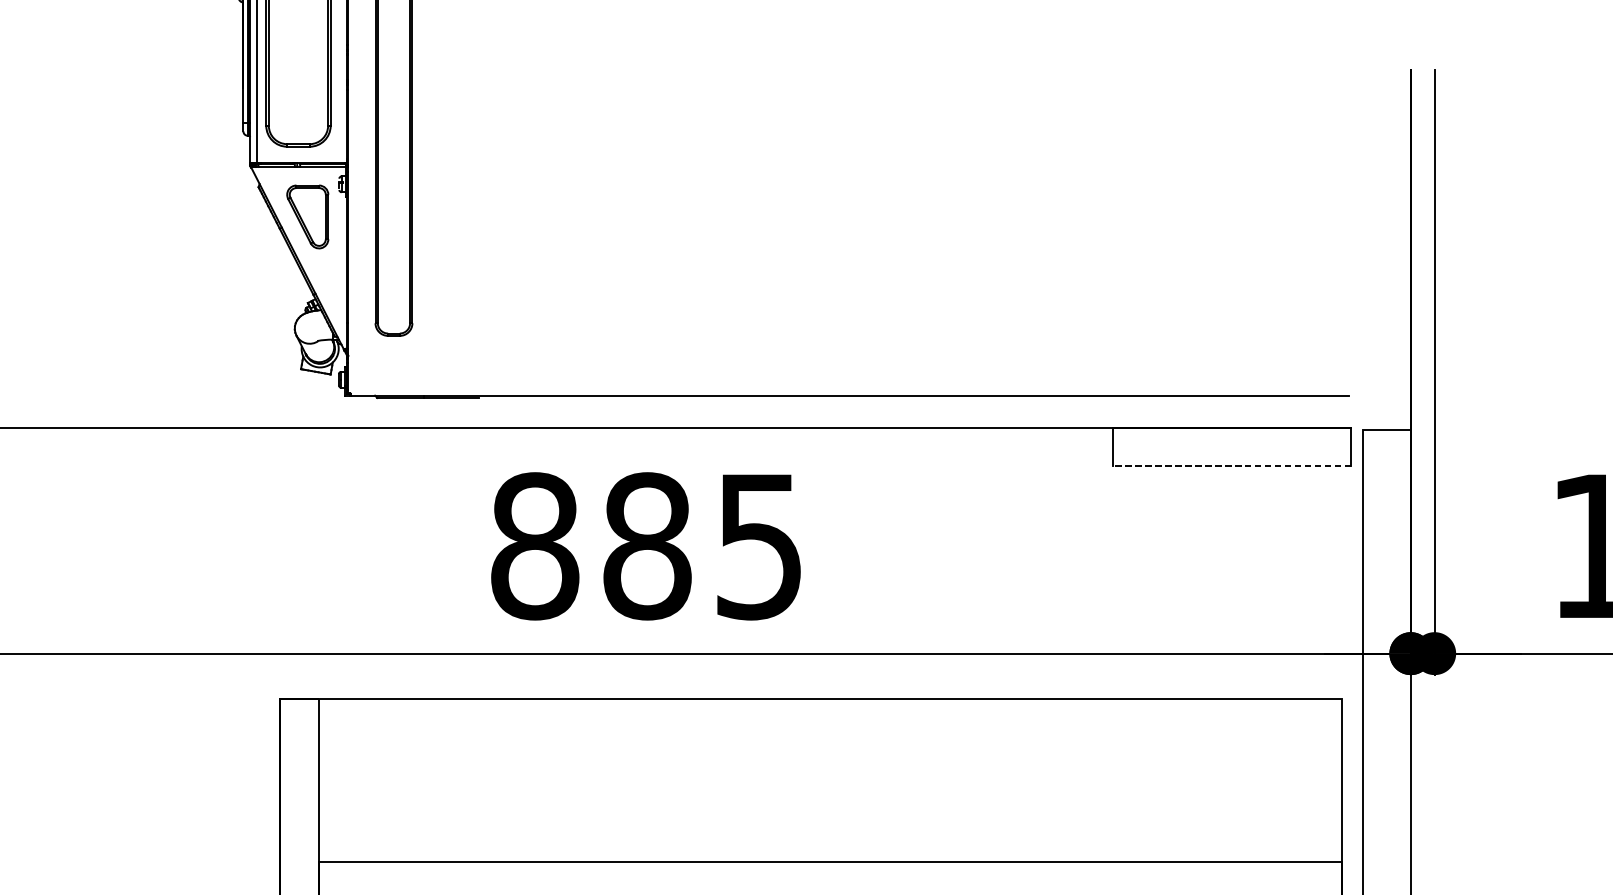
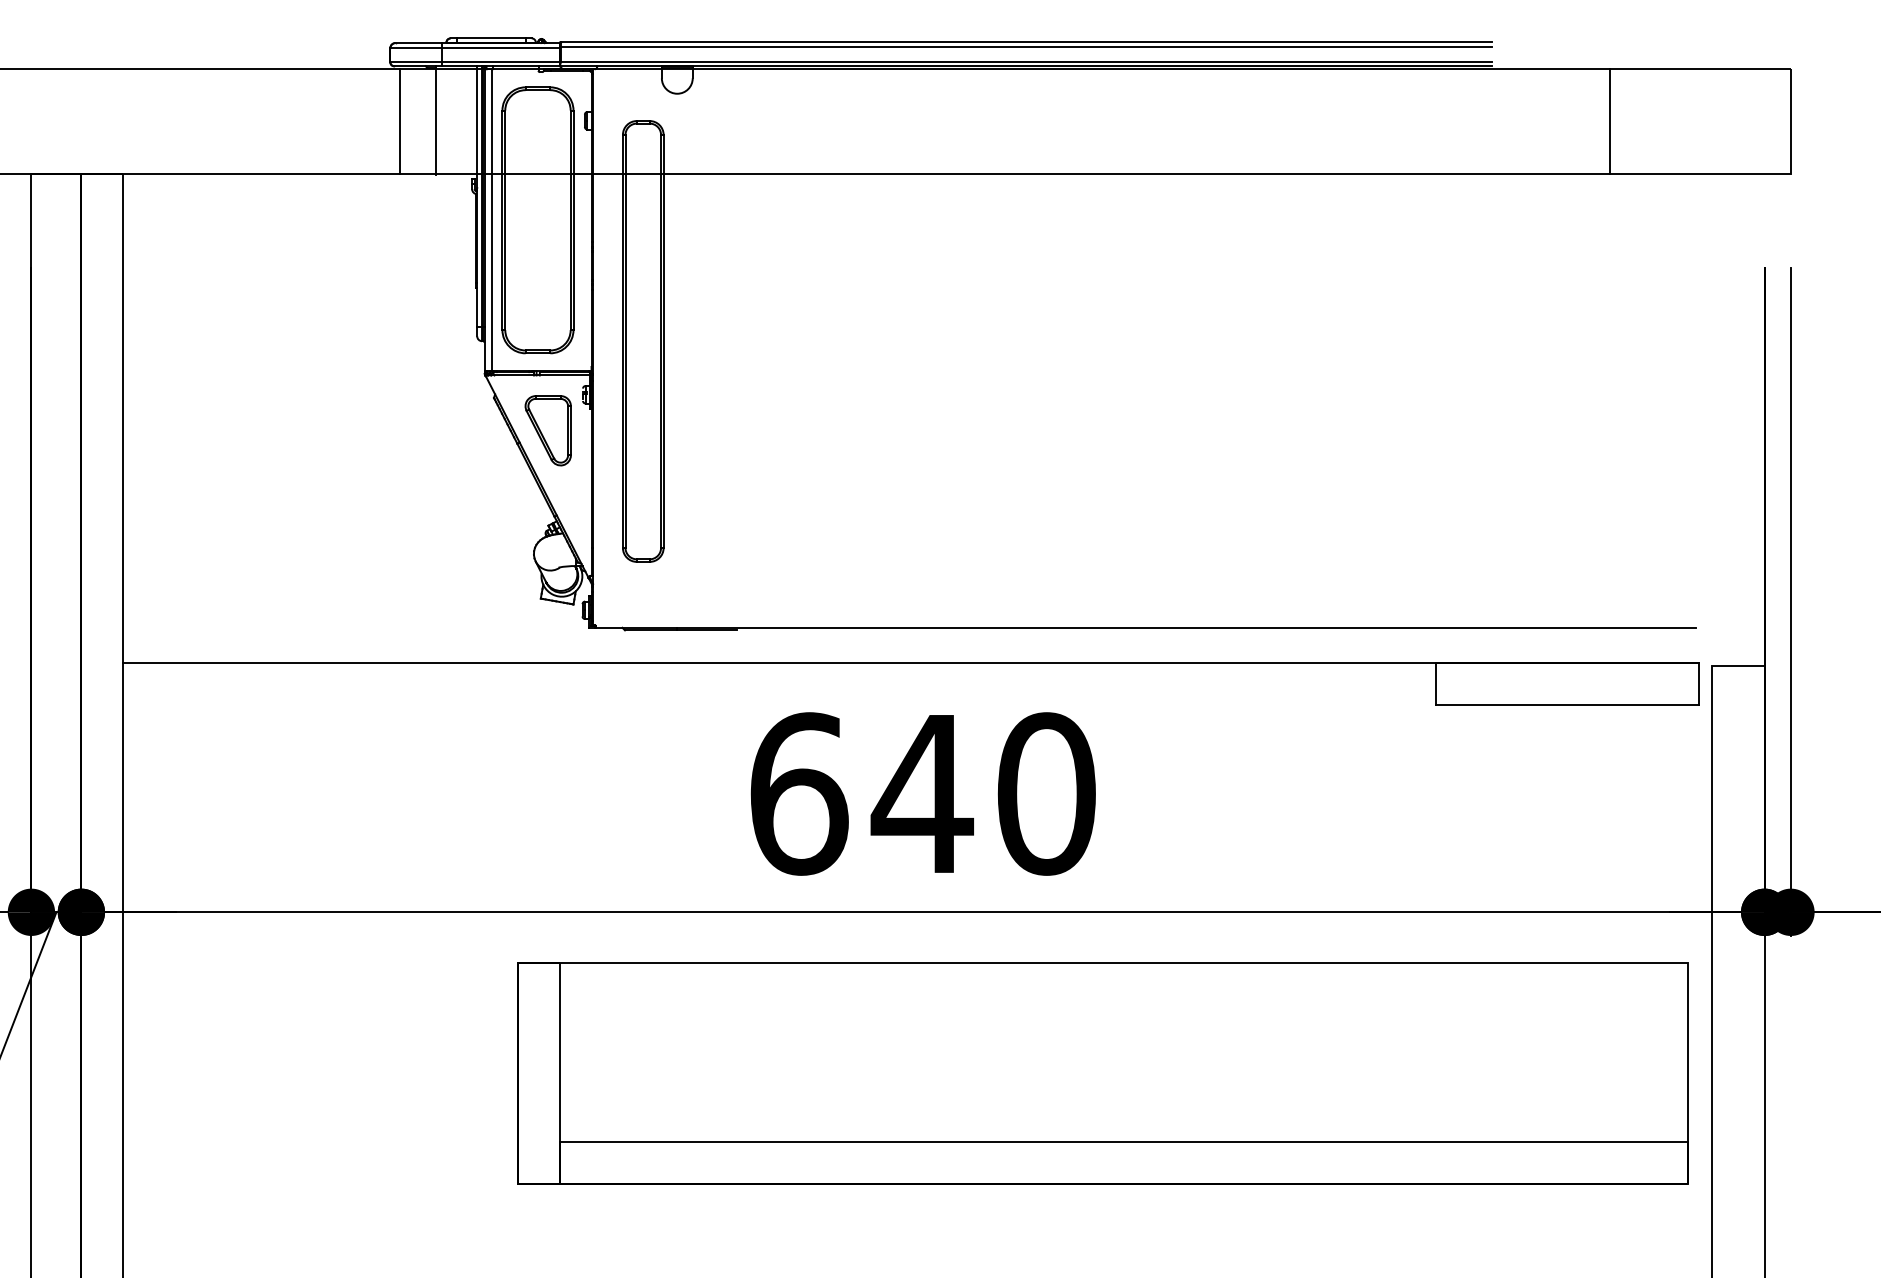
line: (1232, 466) -> (1567, 705), dashed -> solid
text: (647, 545) -> (922, 793), 885 -> 640

